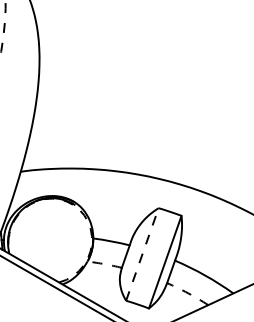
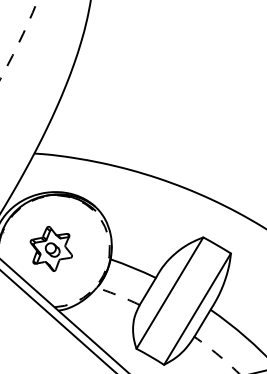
part: (47, 239) -> (50, 248), added
line: (142, 254) -> (170, 293), dashed -> solid

